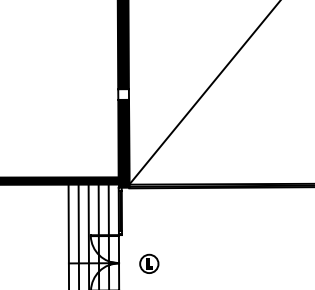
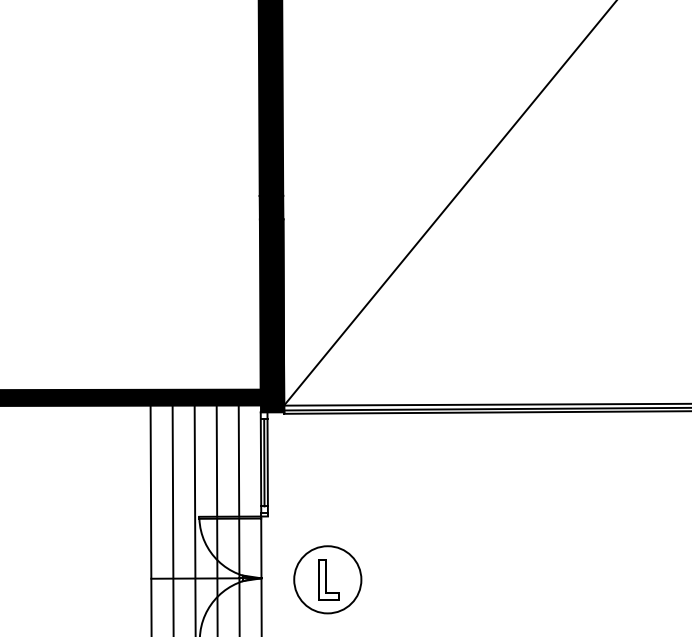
fill: (123, 94) -> (271, 207), added
part: (149, 263) -> (328, 578), size x1.67

